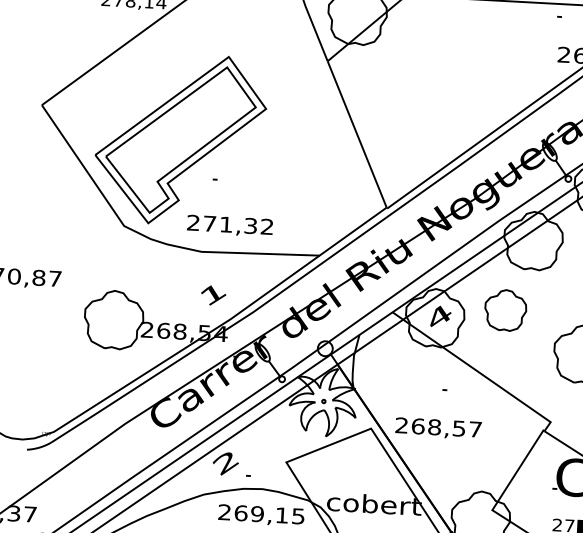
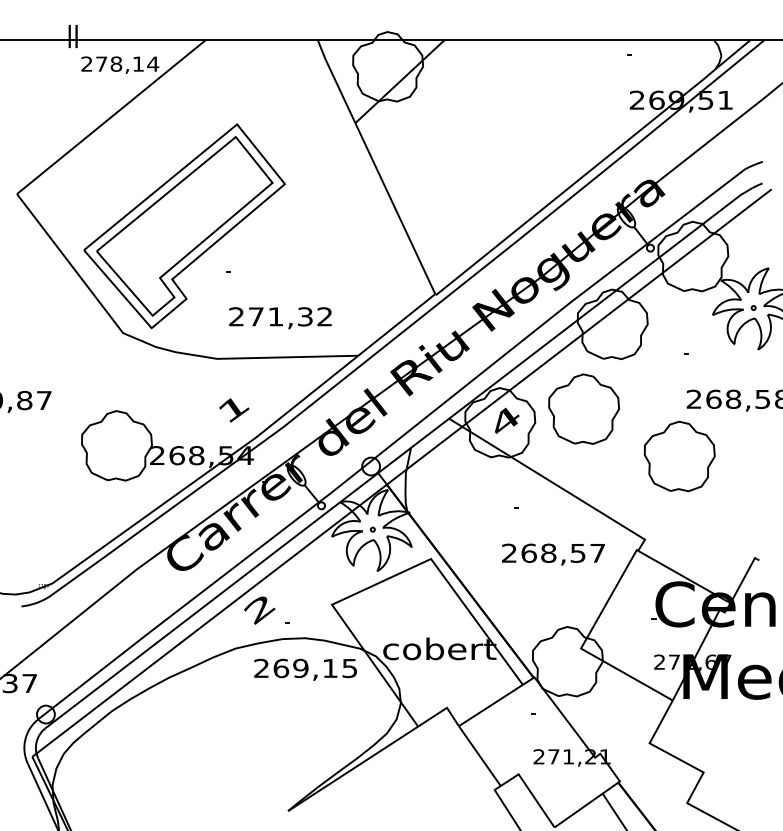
text: (230, 226) -> (280, 318), moved
part: (505, 309) -> (583, 408), size x1.43
text: (438, 428) -> (553, 554), moved

